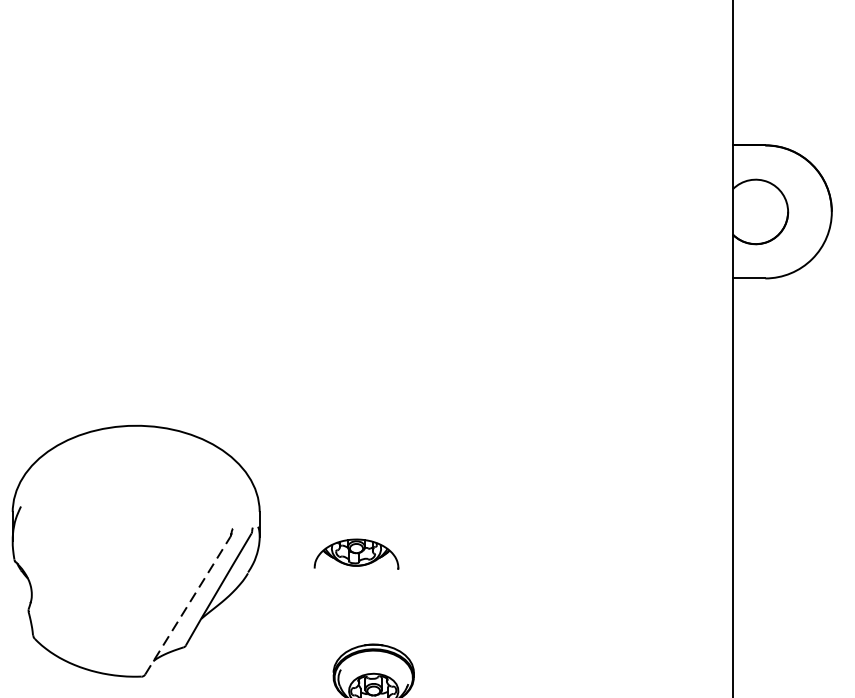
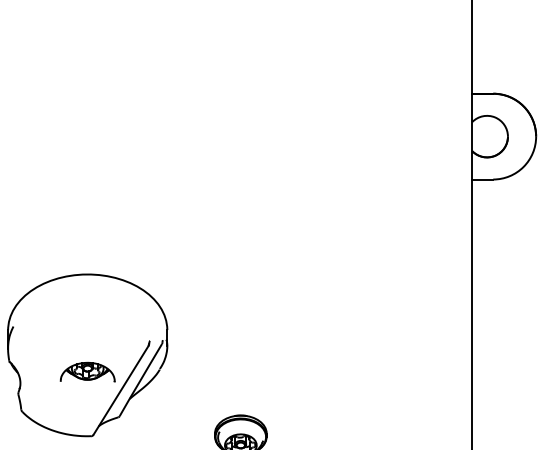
part: (356, 552) -> (87, 371), moved
line: (188, 605) -> (121, 390), dashed -> solid

